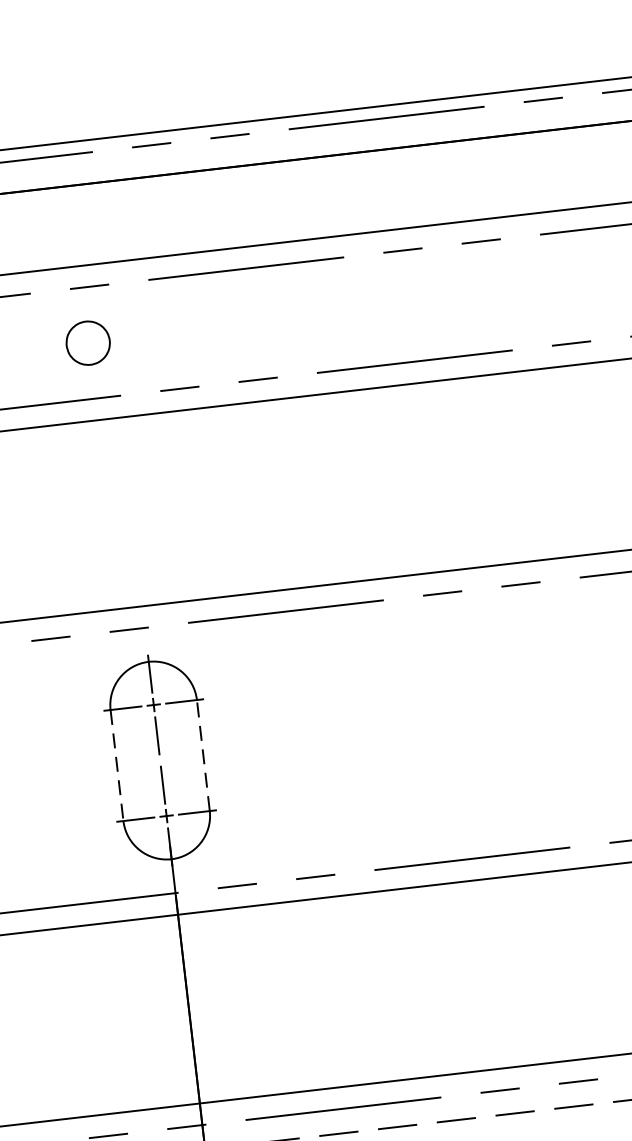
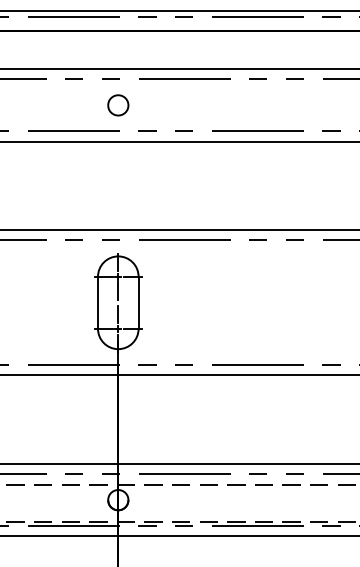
part: (88, 343) -> (118, 105), moved
line: (203, 754) -> (138, 302), dashed -> solid
line: (118, 766) -> (98, 303), dashed -> solid

